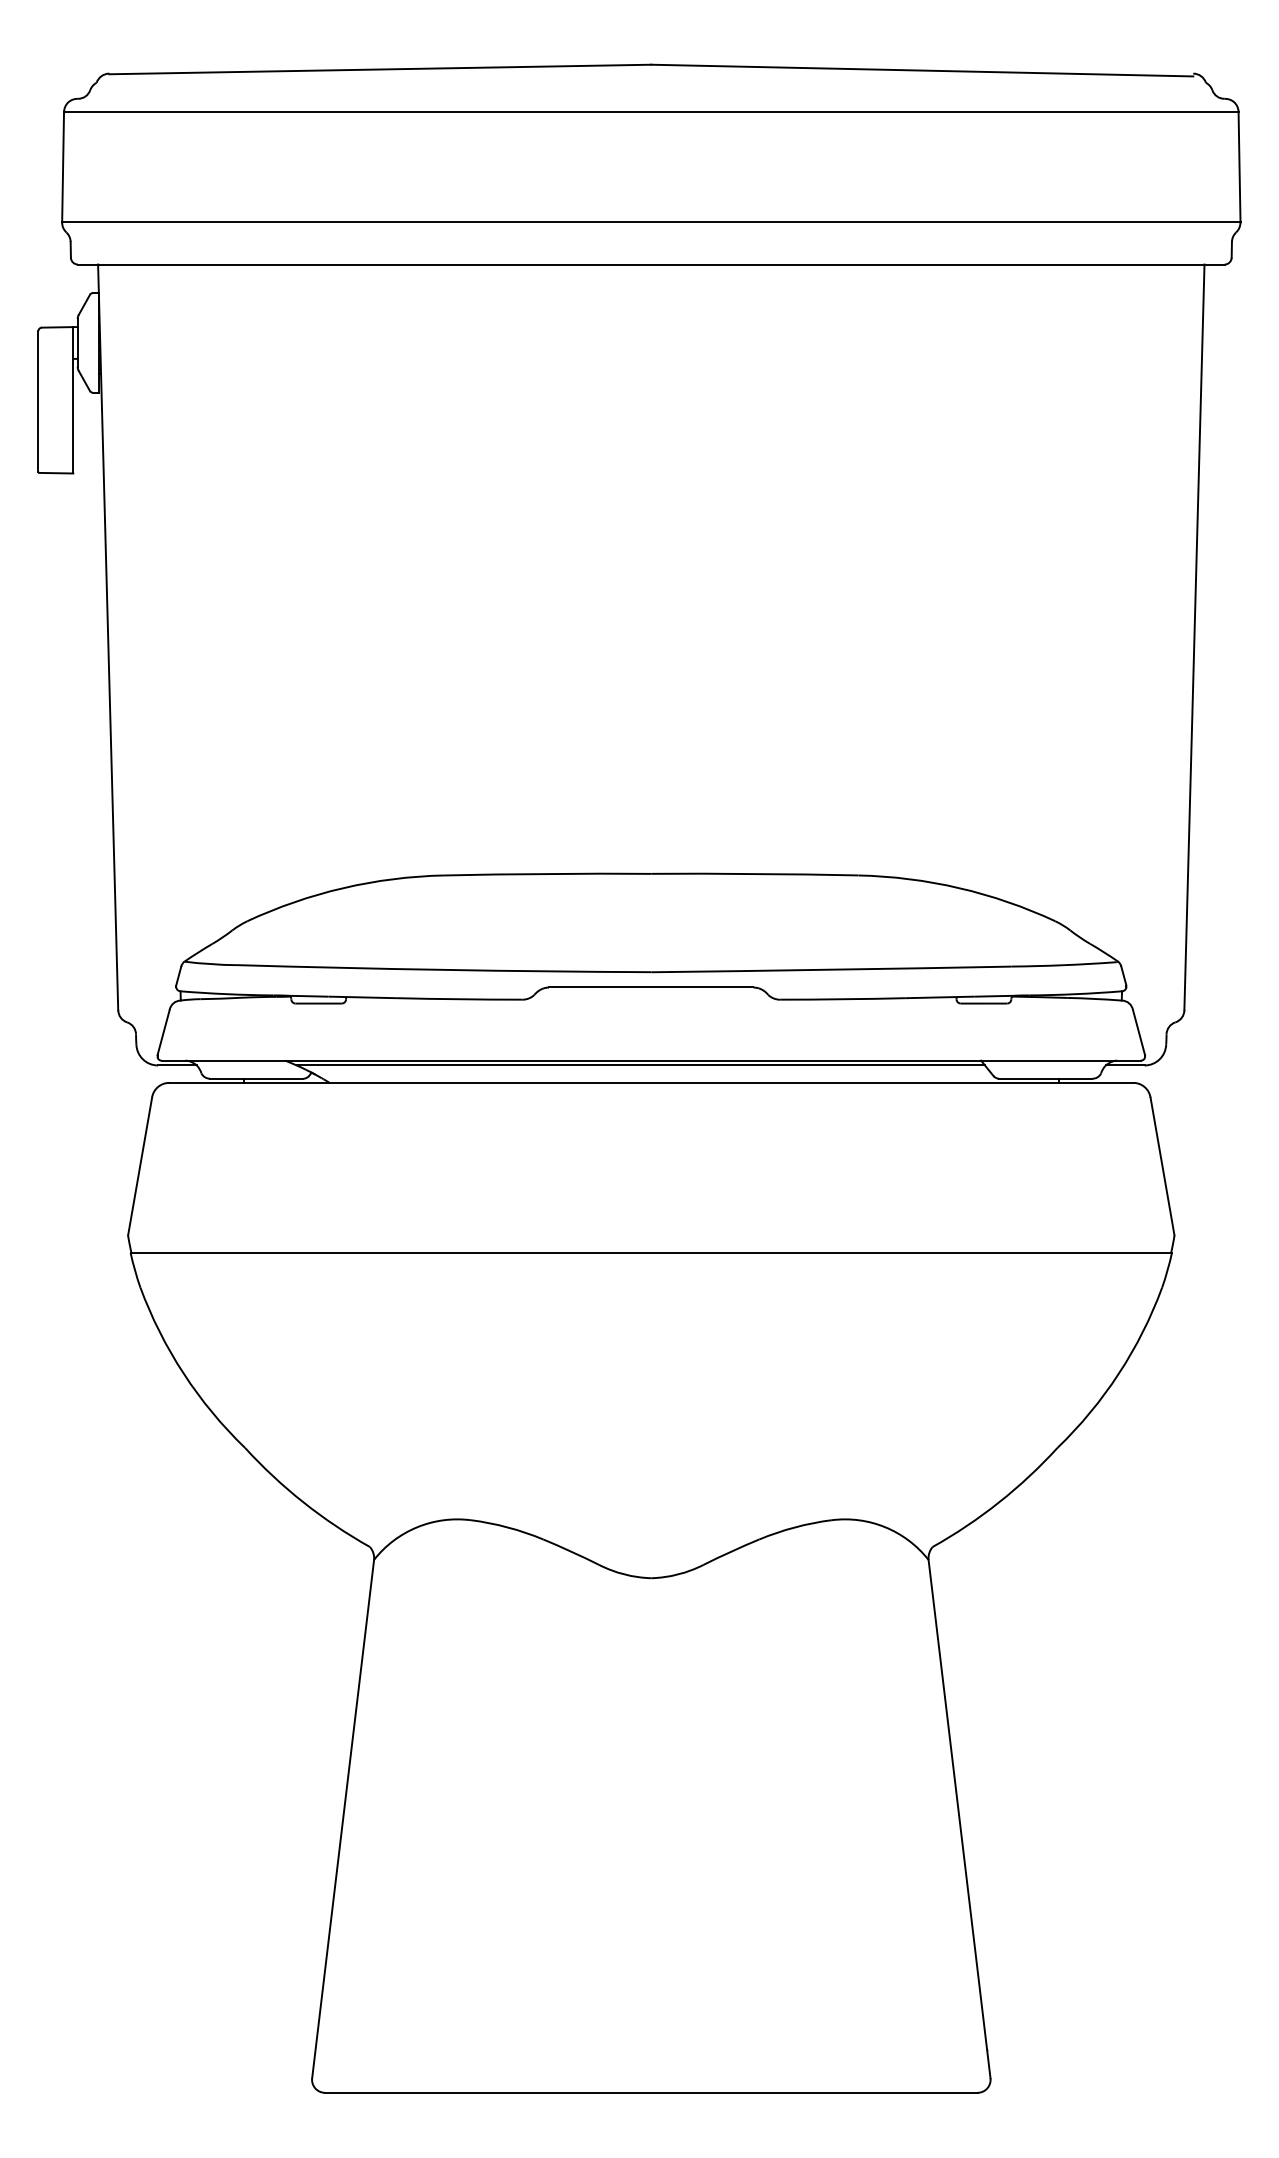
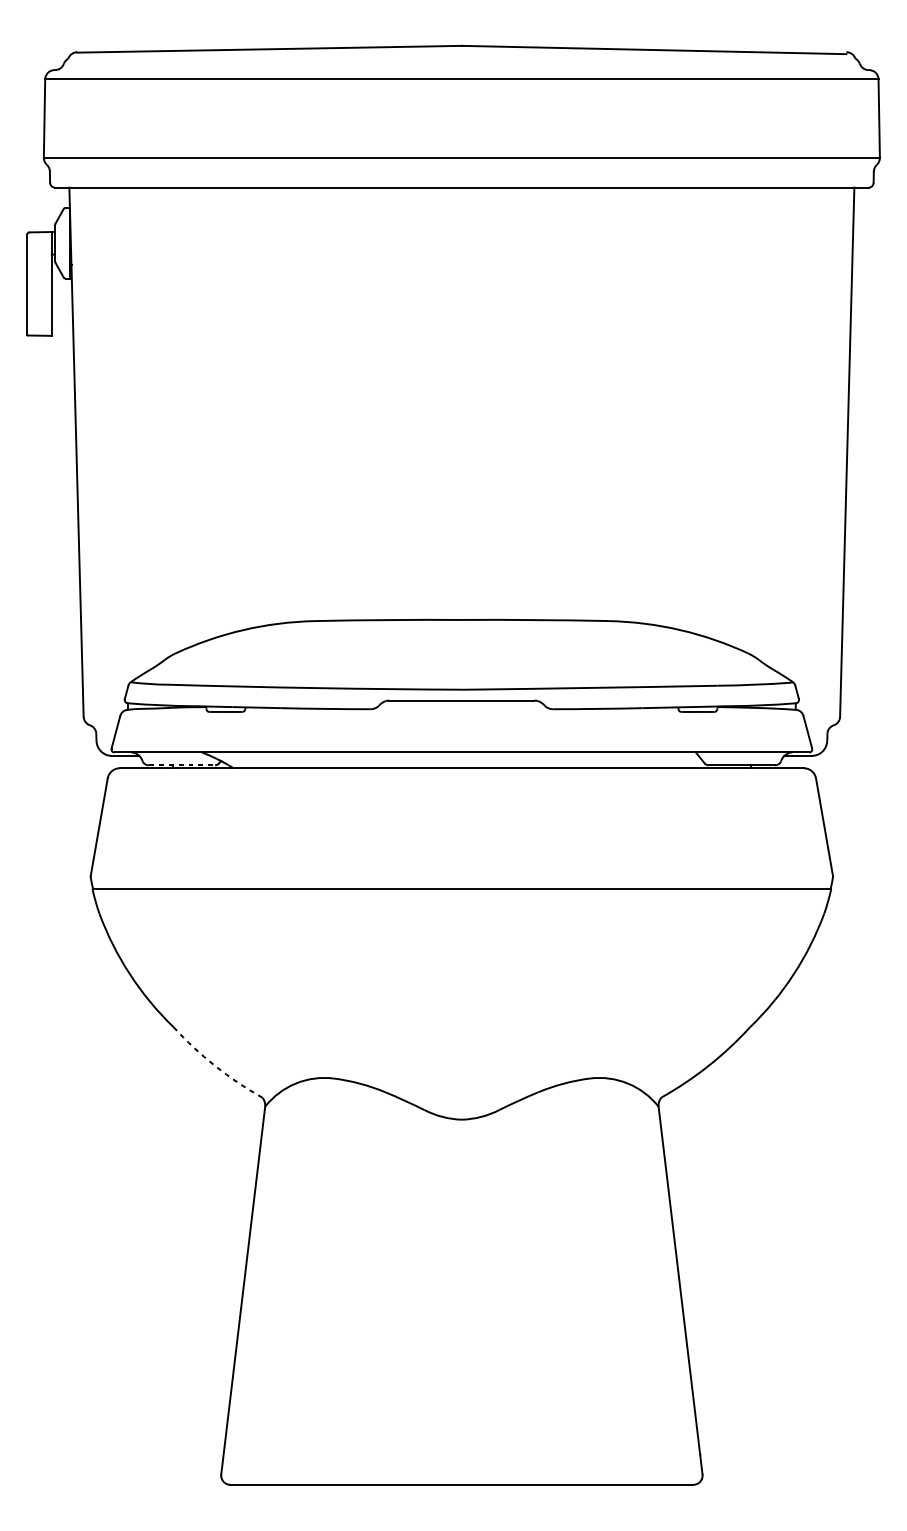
line: (640, 1065) -> (454, 755), removed
line: (256, 1078) -> (181, 765), solid -> dashed
arc: (303, 1502) -> (215, 1065), solid -> dashed

